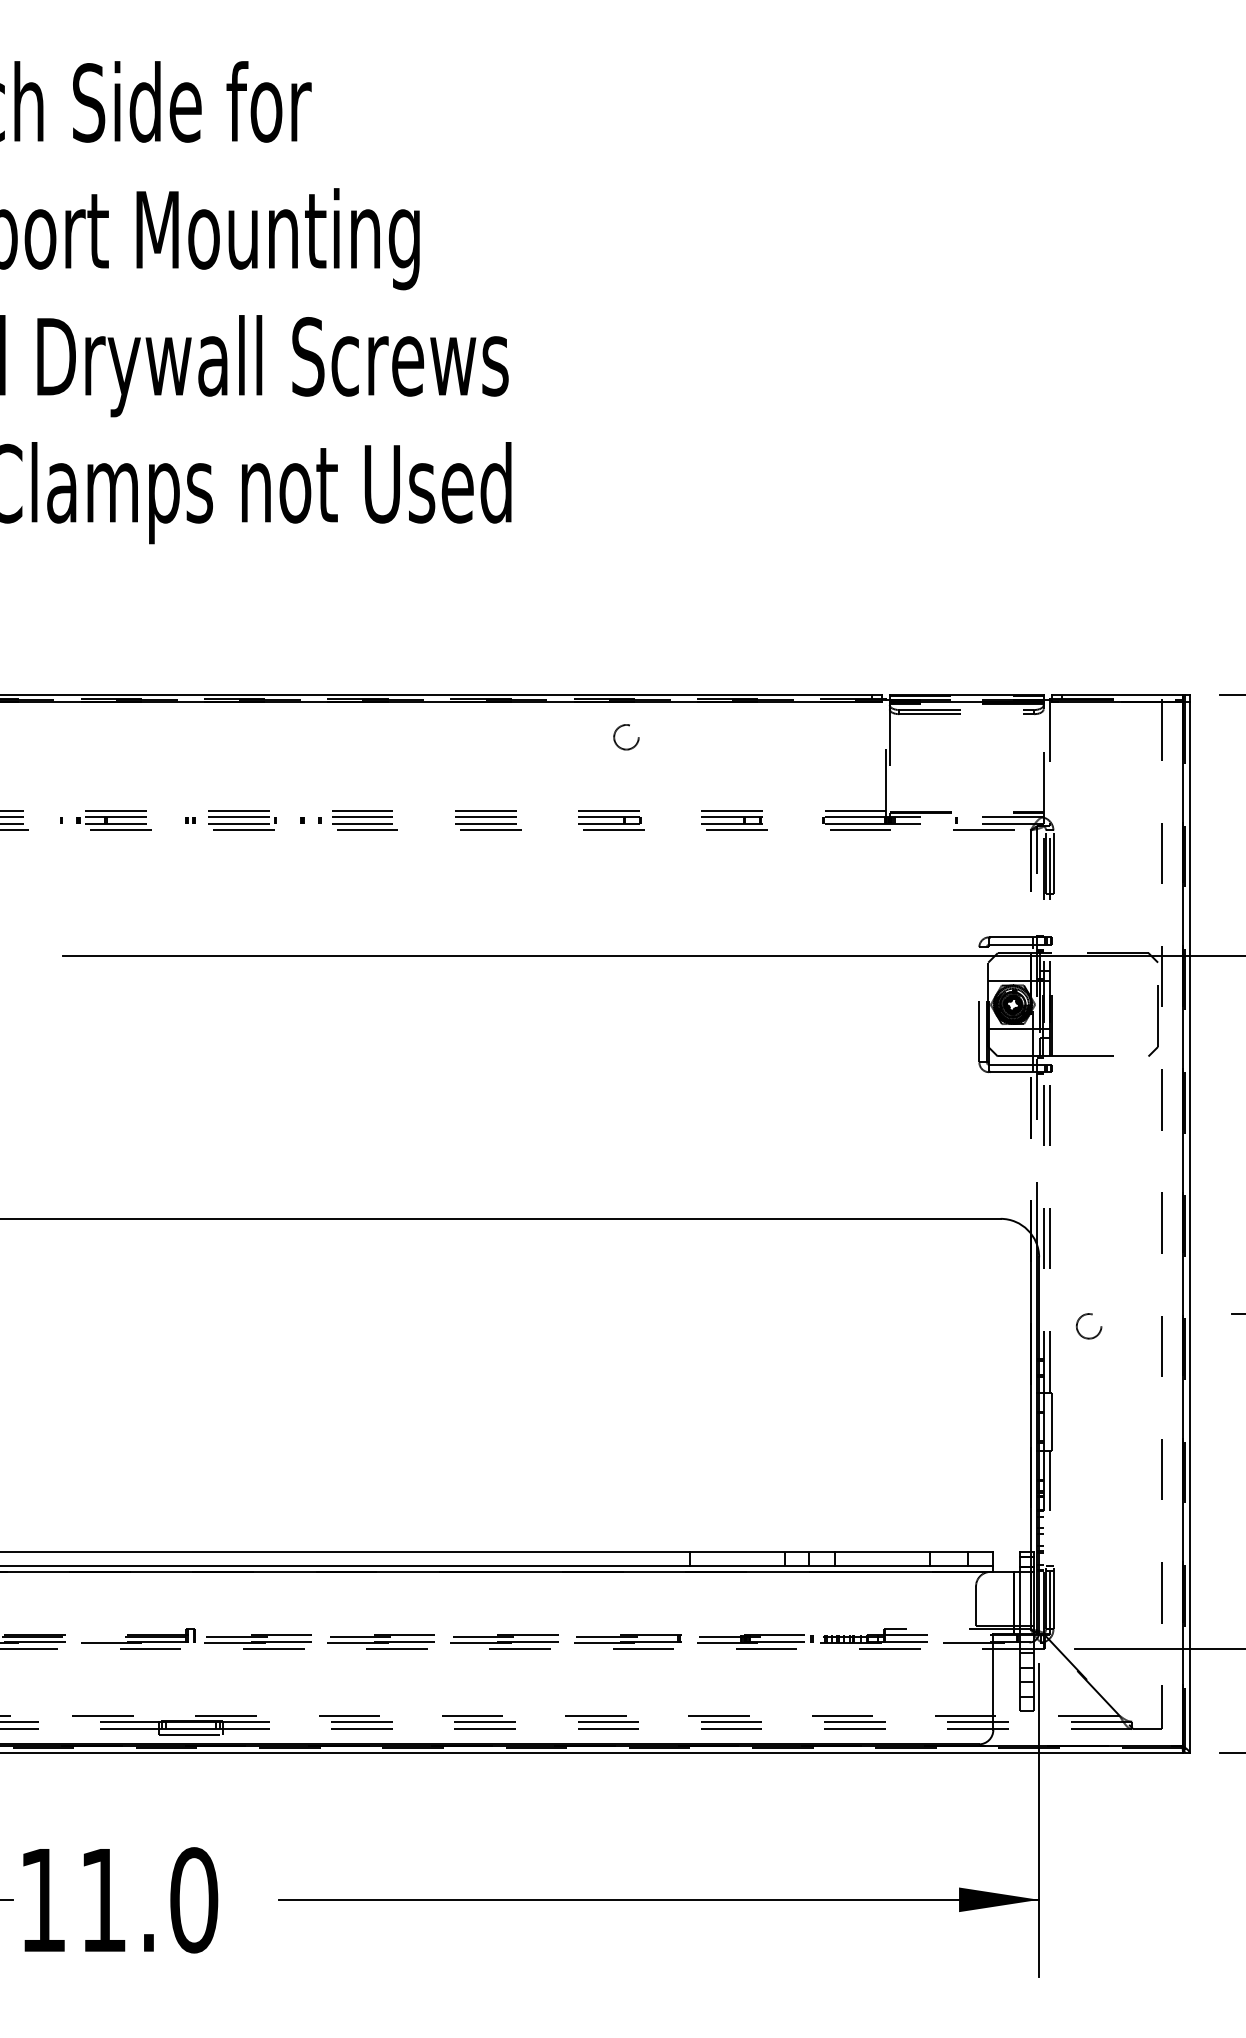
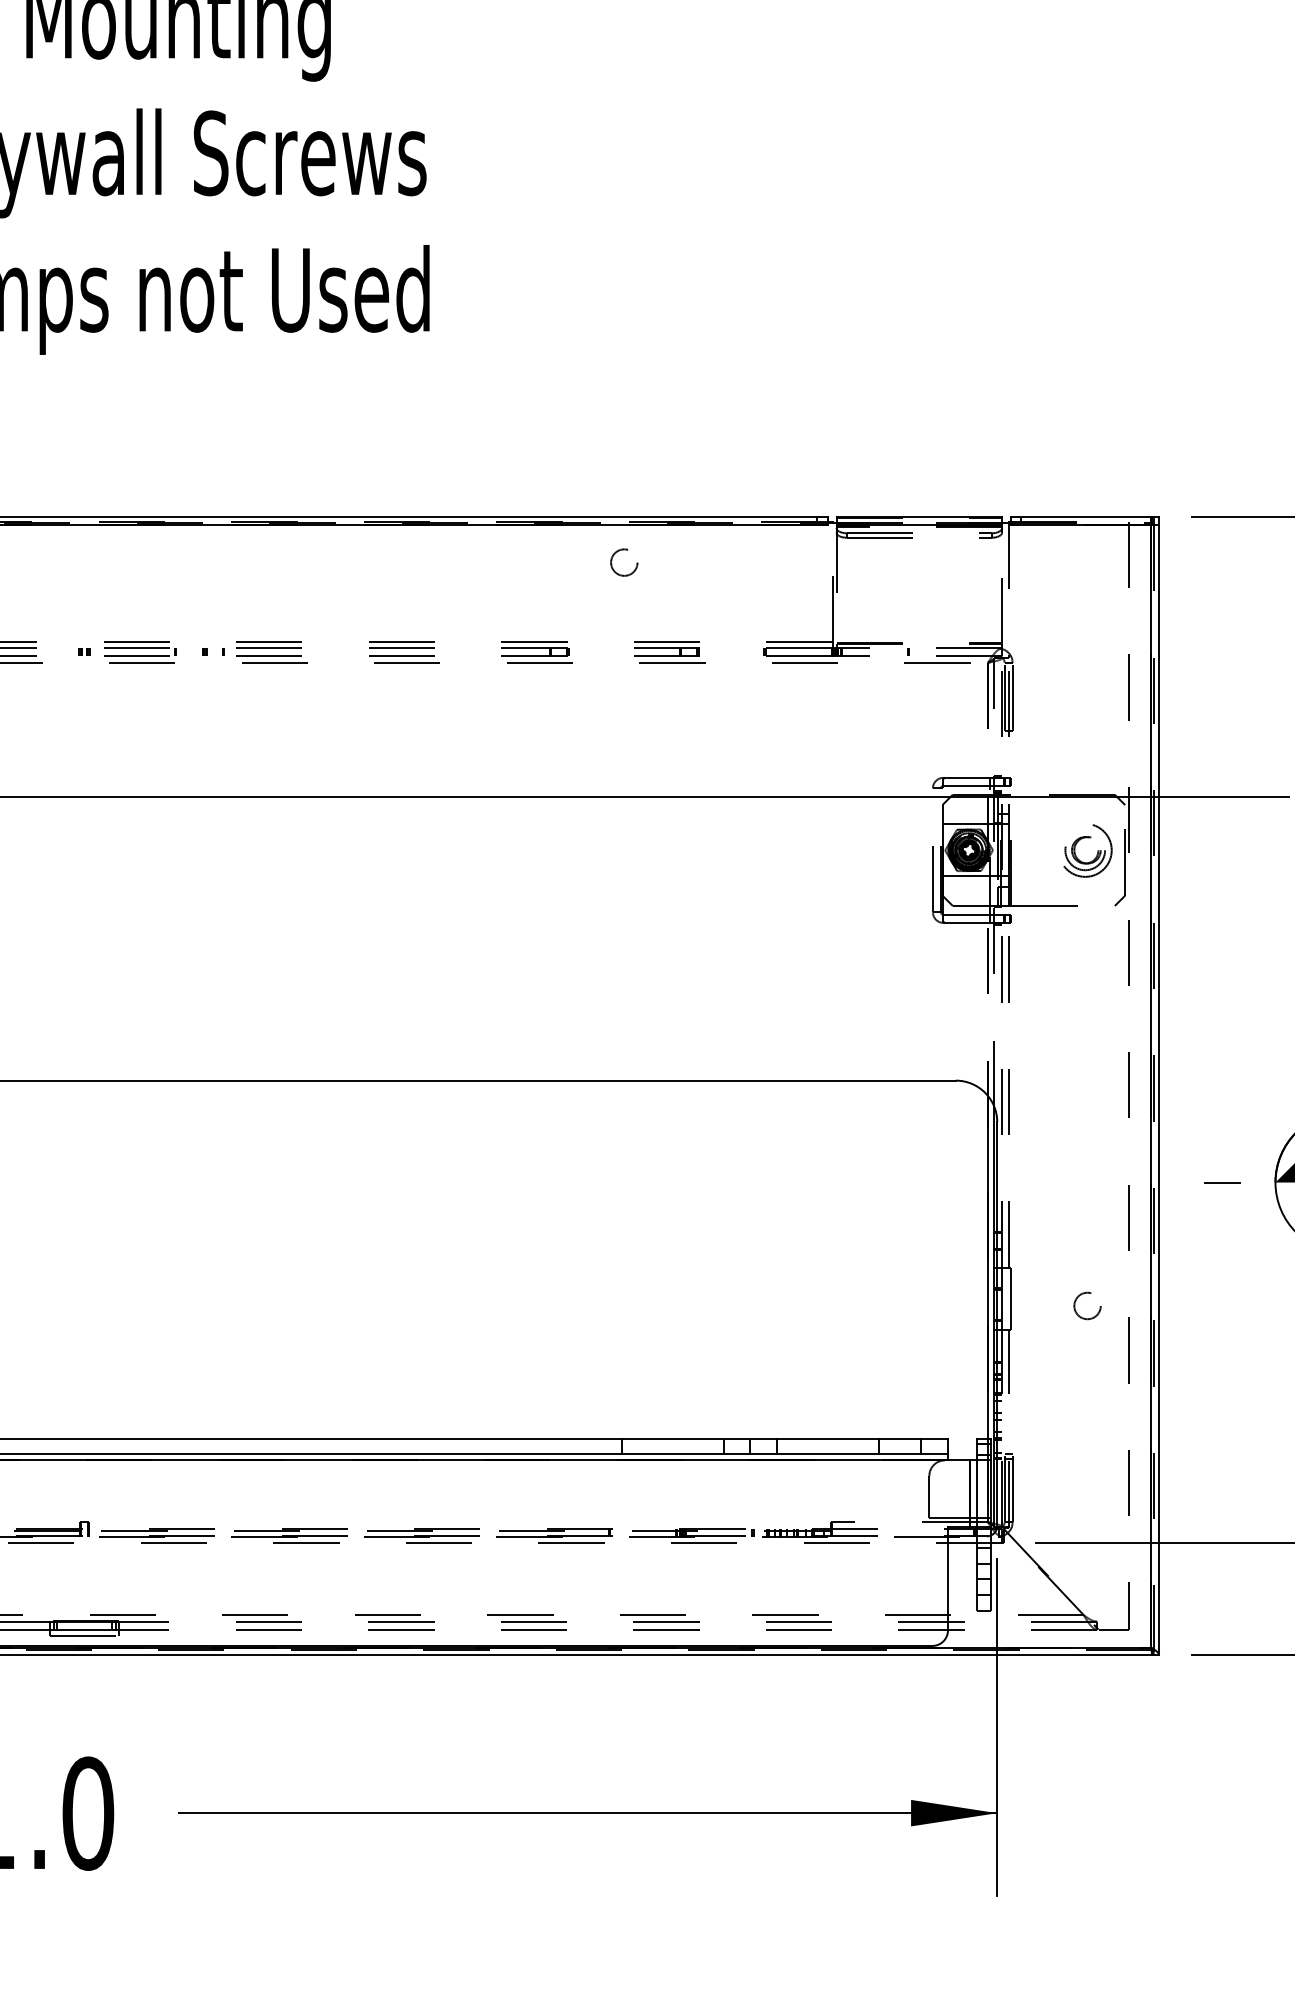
circle: (626, 737) -> (624, 562), moved
part: (1131, 1008) -> (1096, 854), added
circle: (1088, 1326) -> (1086, 1306), moved

